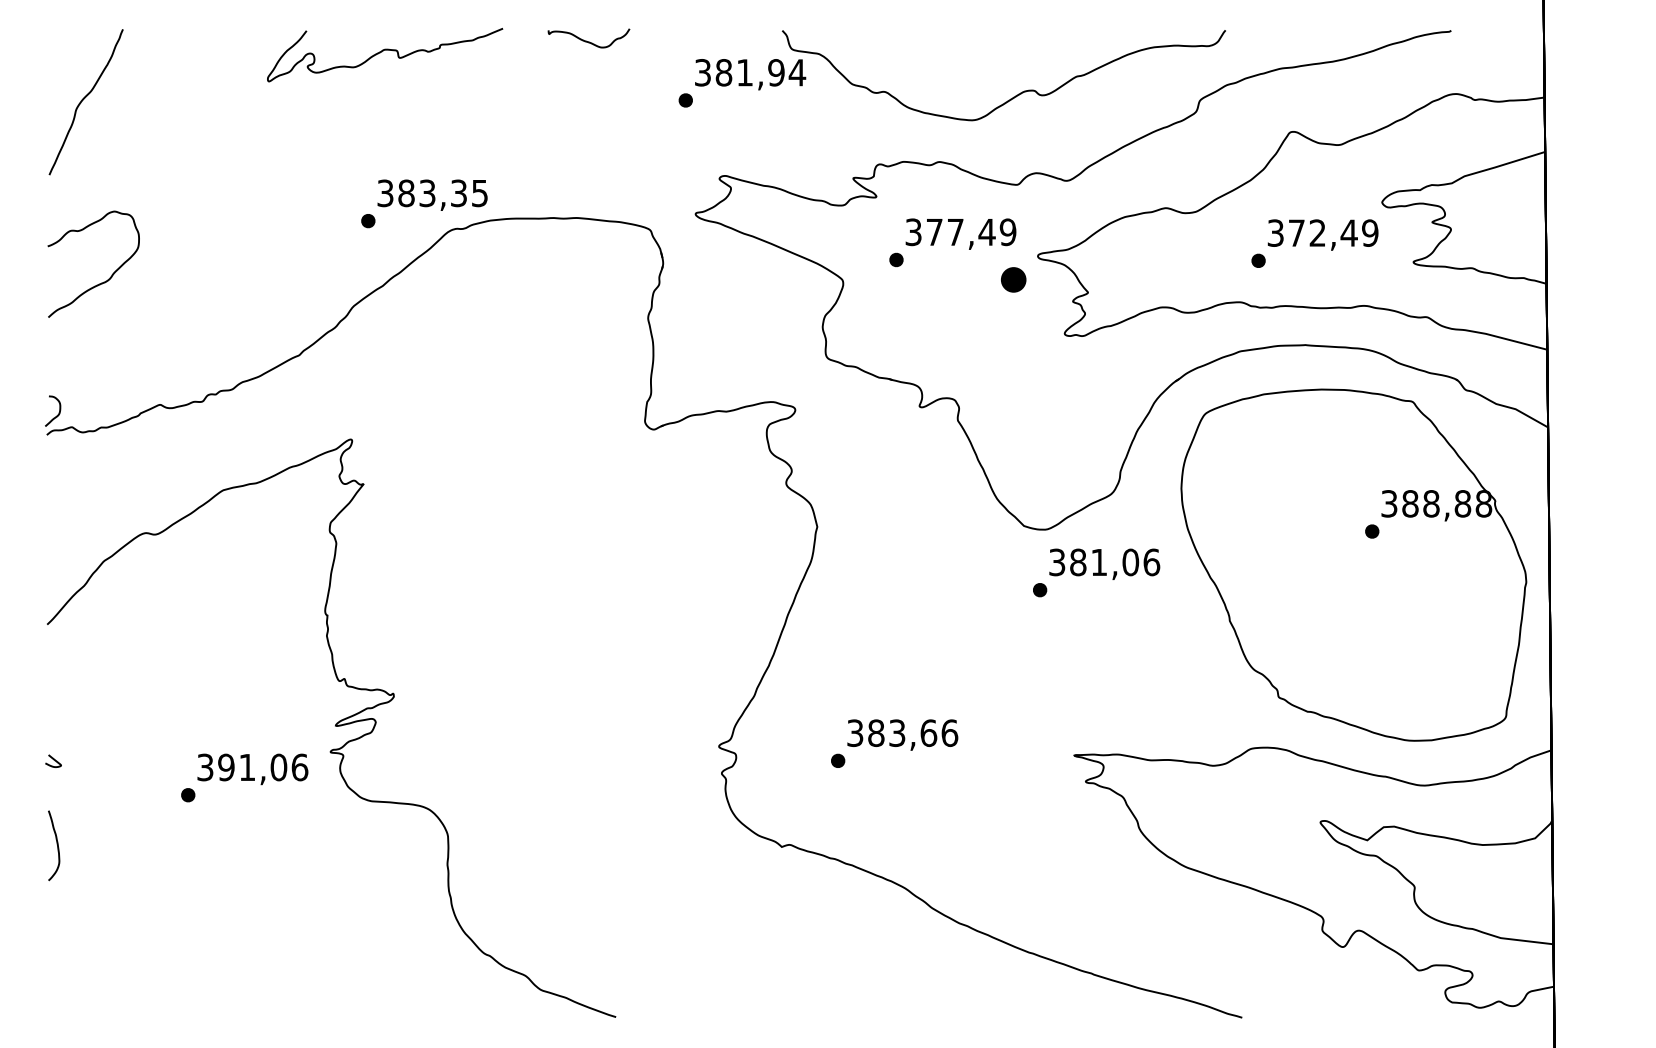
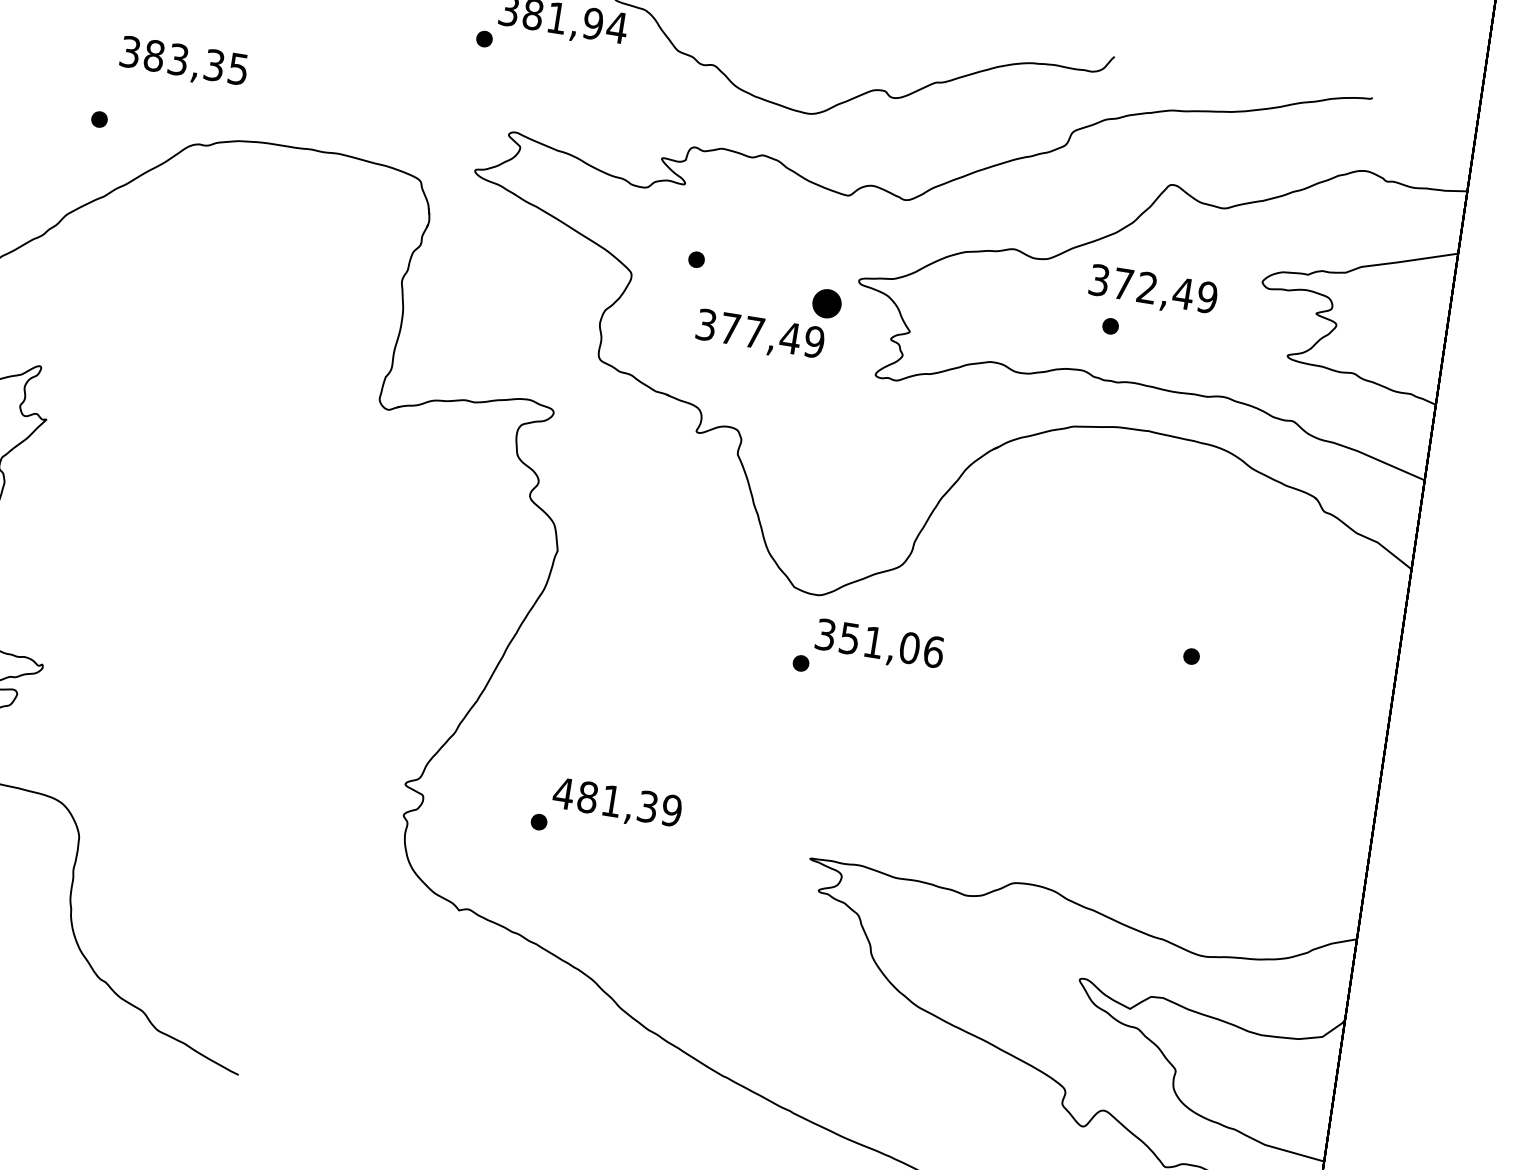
text: (432, 194) -> (183, 61), moved
text: (960, 233) -> (759, 334), moved
text: (1322, 234) -> (1152, 290), moved
text: (1078, 562) -> (849, 638), 381,06 -> 351,06
part: (1353, 564) -> (1164, 690), removed
text: (902, 733) -> (617, 802), 383,66 -> 481,39

